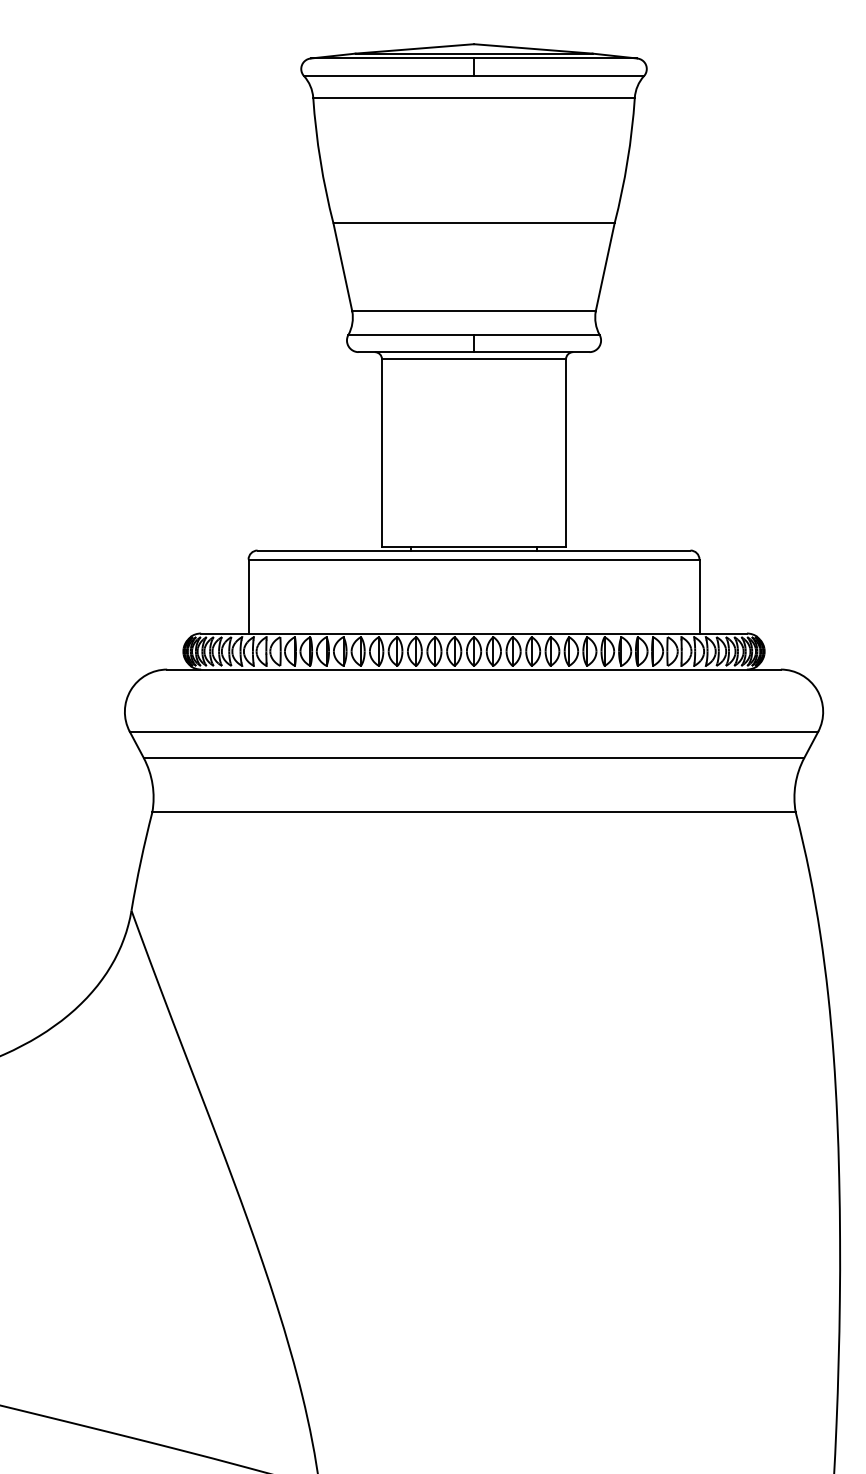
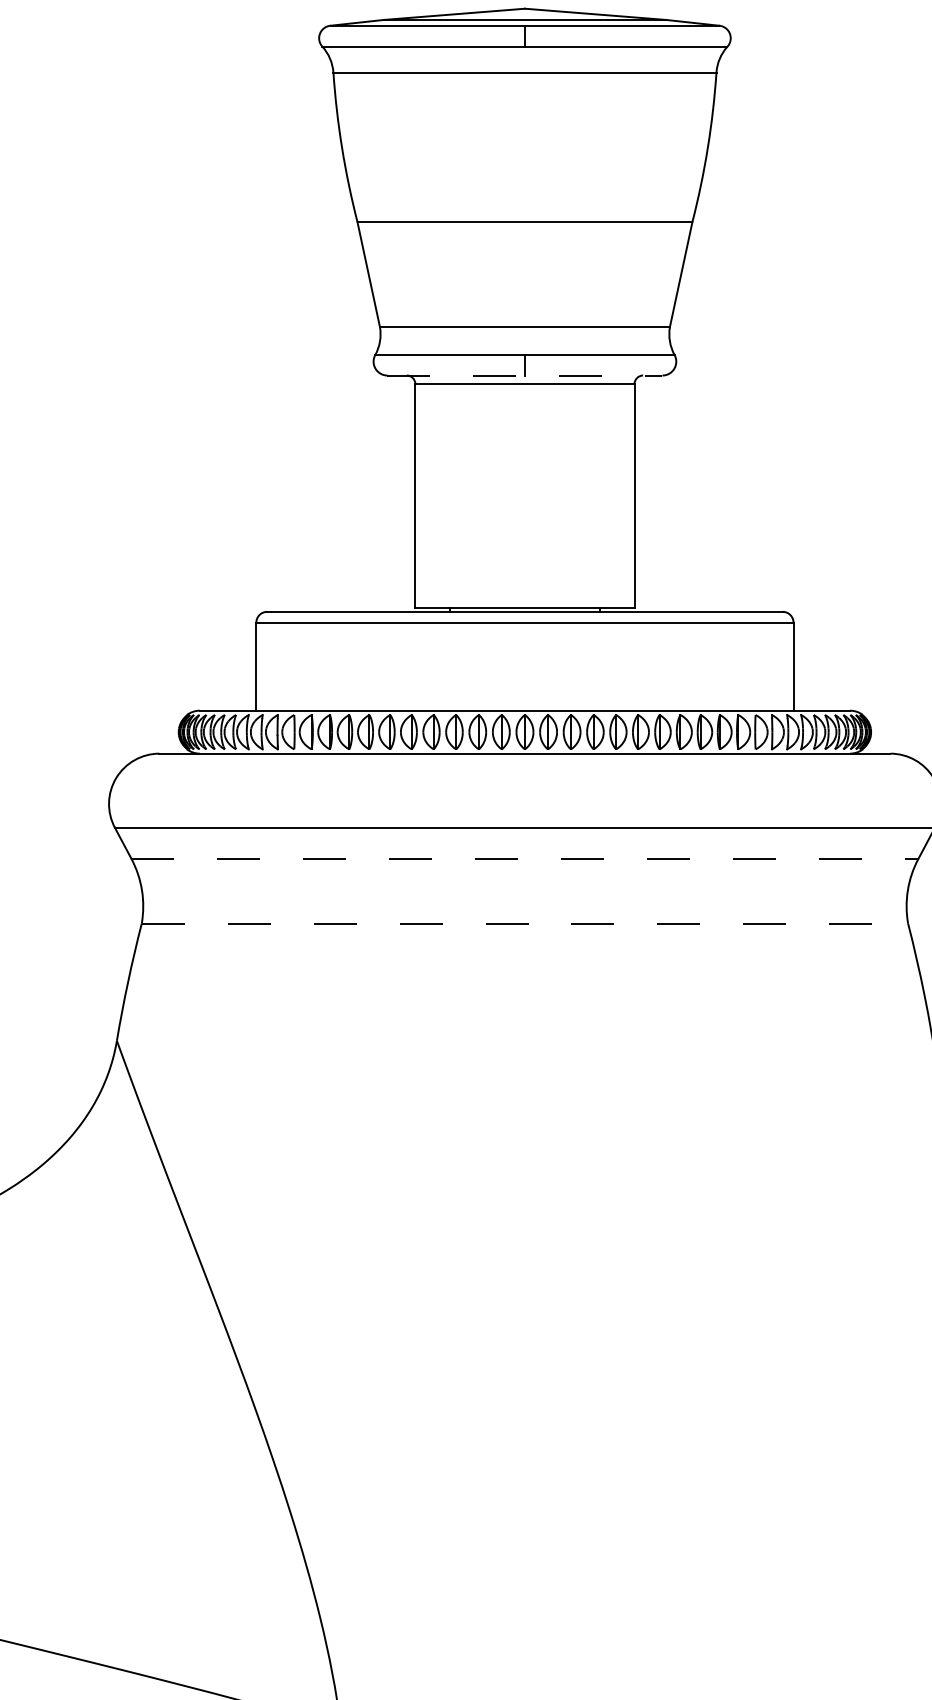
line: (474, 352) -> (525, 375), solid -> dashed
line: (474, 757) -> (525, 858), solid -> dashed
line: (474, 812) -> (525, 923), solid -> dashed

